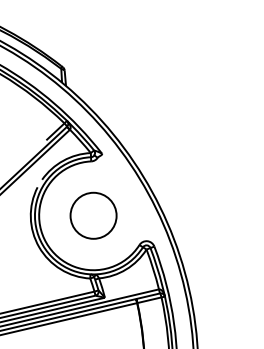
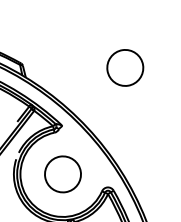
part: (193, 93) -> (125, 67), added

